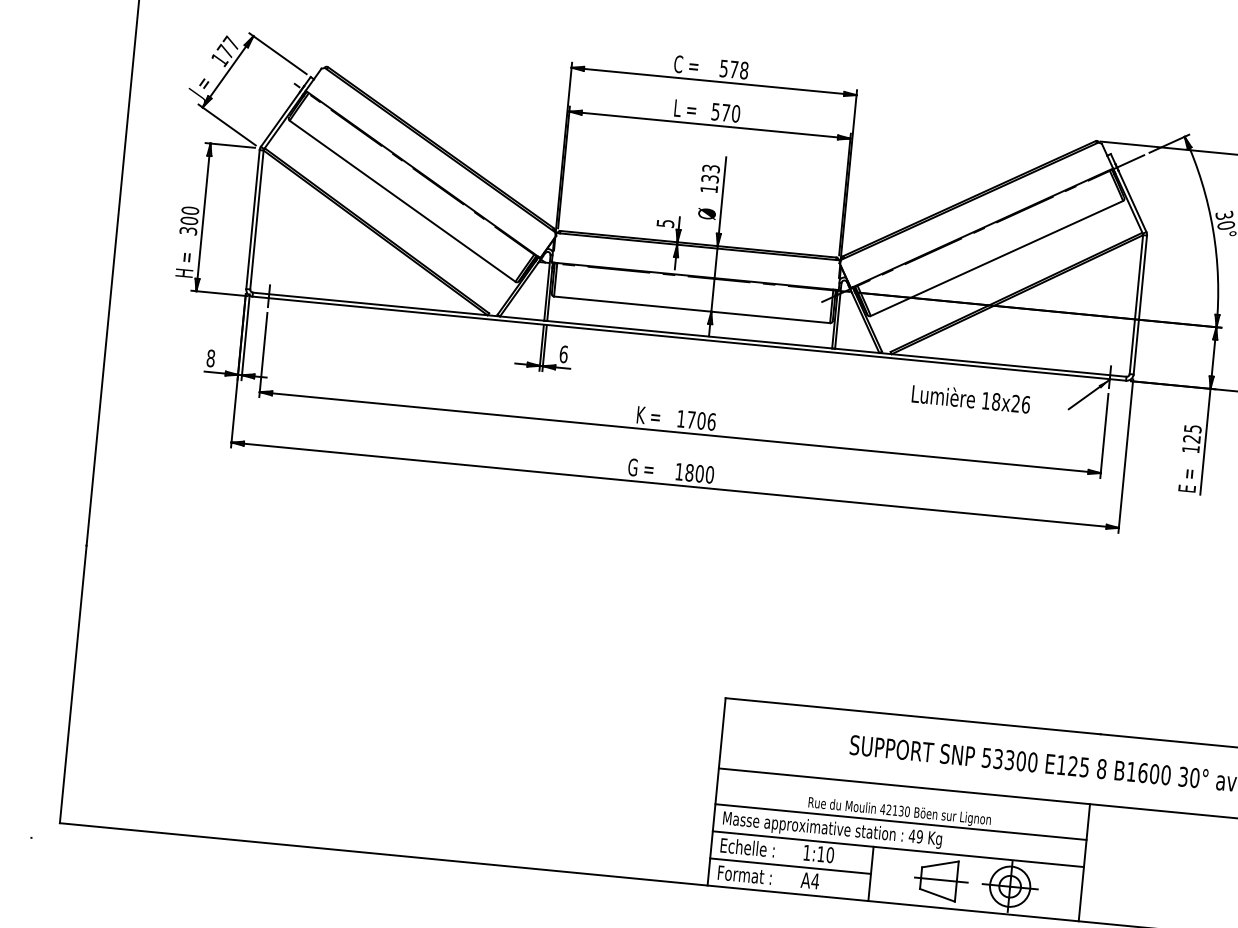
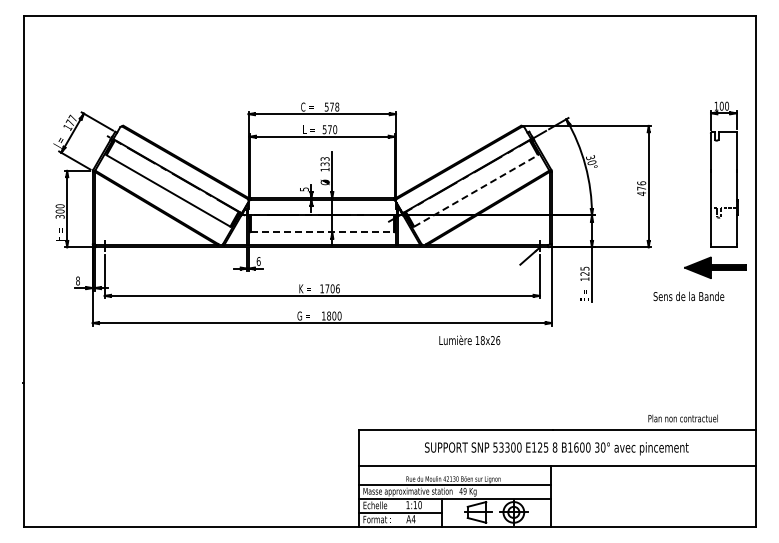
line: (997, 257) -> (476, 190), solid -> dashed
line: (692, 310) -> (322, 232), solid -> dashed
text: (970, 399) -> (469, 340), moved

